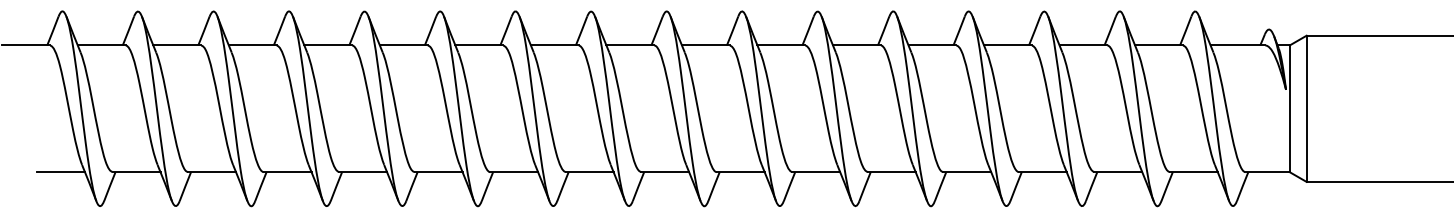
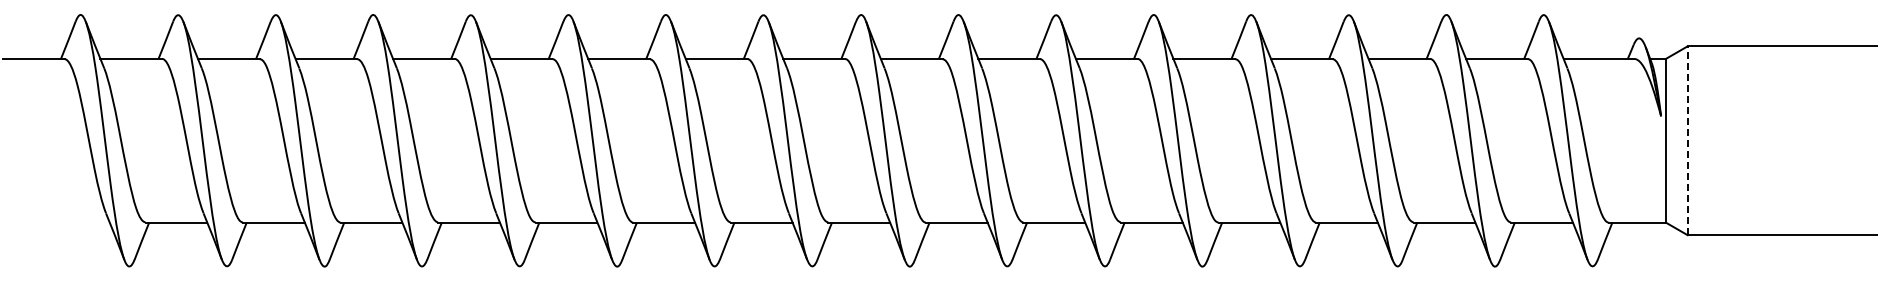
line: (1306, 108) -> (1687, 140), solid -> dashed
line: (60, 172) -> (78, 222), removed

